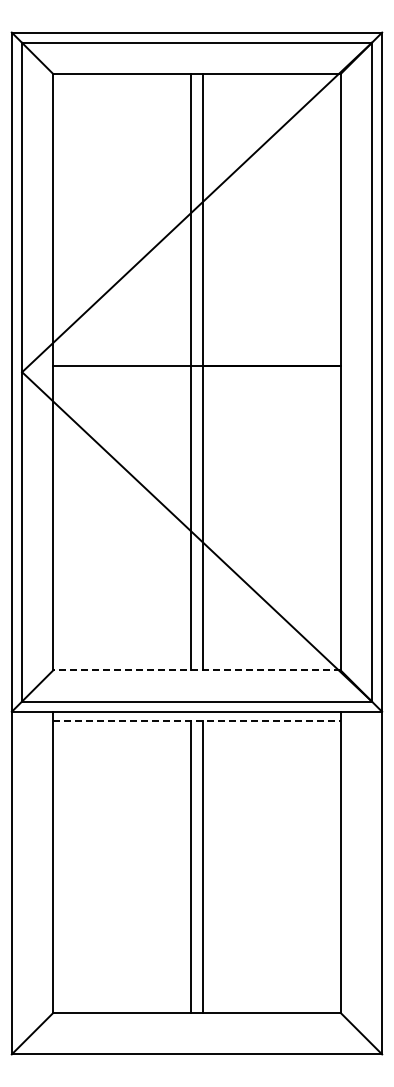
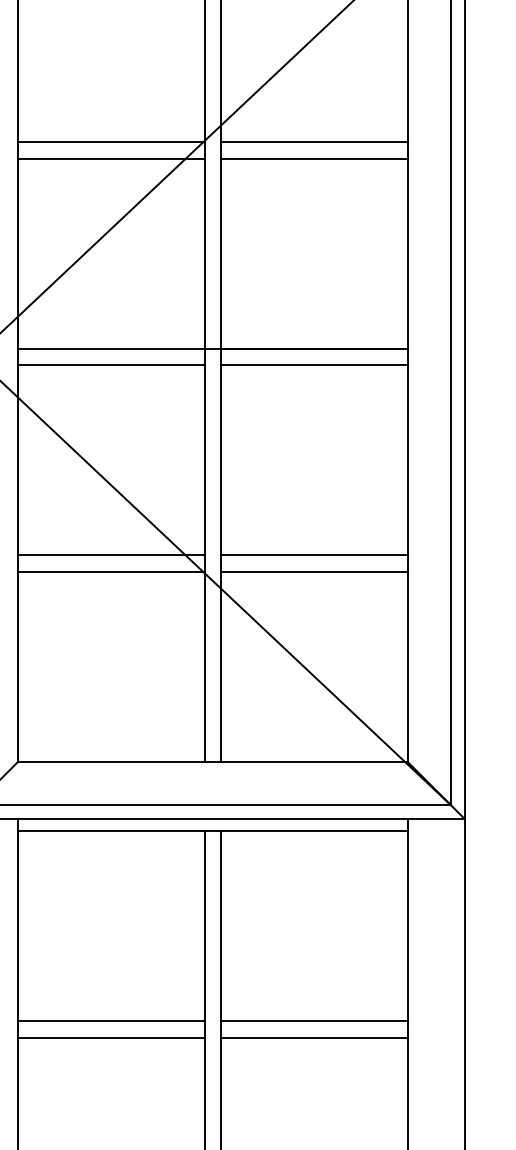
line: (121, 214) -> (110, 142), added
line: (271, 214) -> (314, 142), added
line: (121, 226) -> (110, 158), added
line: (271, 226) -> (314, 158), added
line: (121, 378) -> (110, 365), added
line: (271, 378) -> (314, 365), added
line: (121, 517) -> (110, 554), added
line: (271, 517) -> (314, 554), added
line: (121, 530) -> (110, 572), added
line: (271, 530) -> (314, 572), added
line: (197, 670) -> (213, 762), dashed -> solid
line: (197, 720) -> (213, 830), dashed -> solid
line: (121, 860) -> (110, 1021), added
line: (271, 860) -> (314, 1021), added
line: (121, 872) -> (110, 1037), added
line: (271, 872) -> (314, 1037), added

